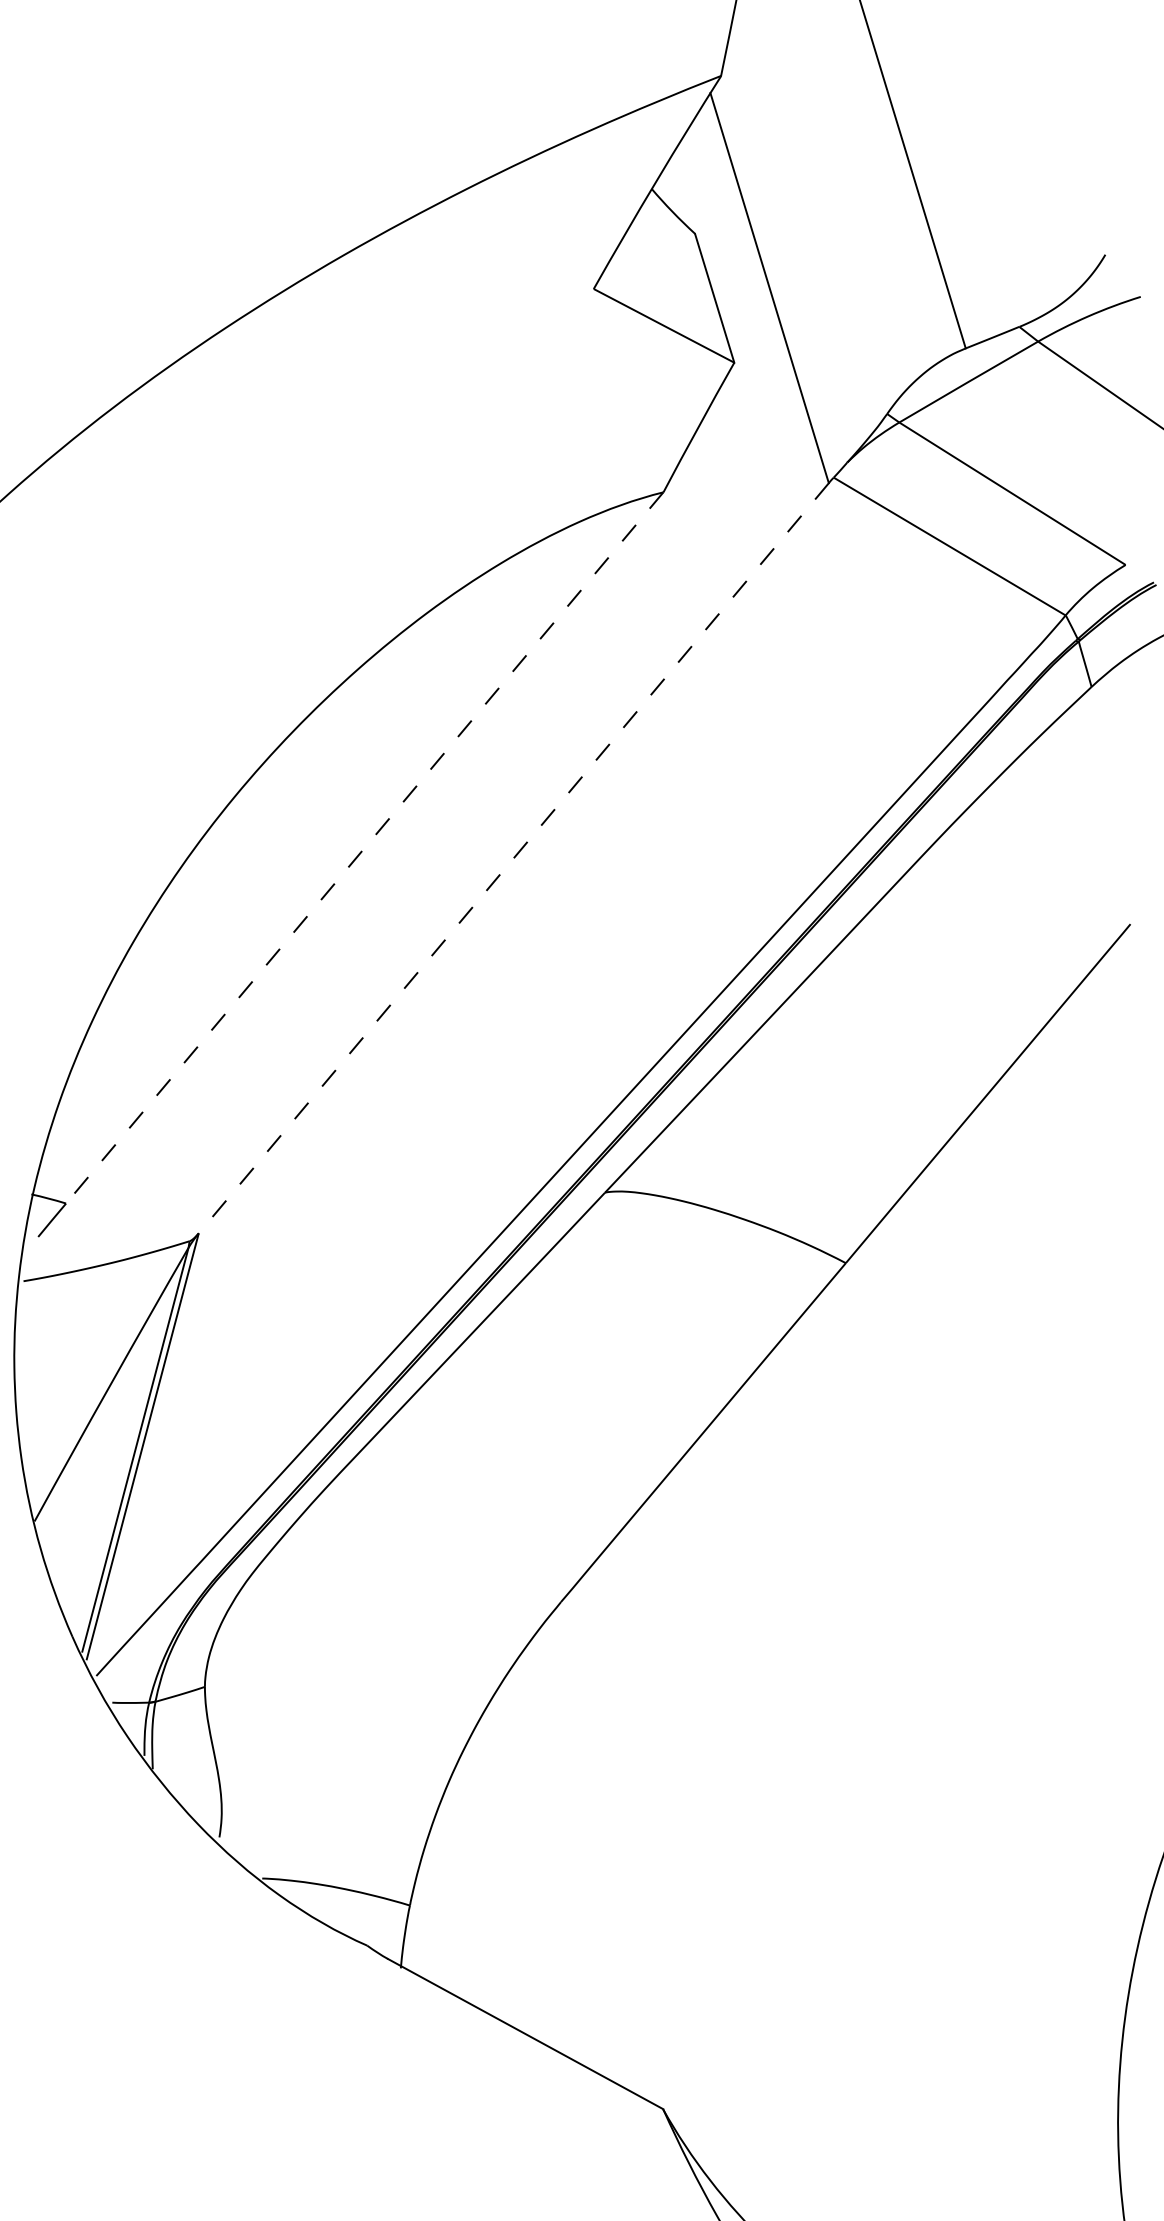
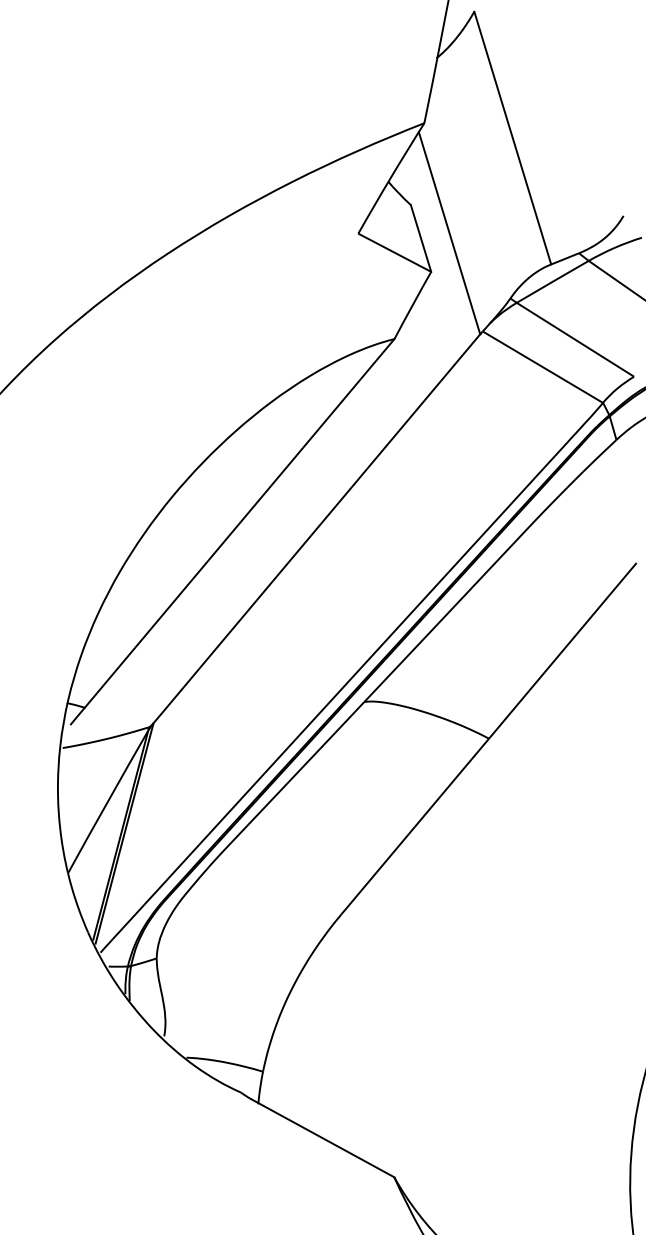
line: (364, 848) -> (239, 523), dashed -> solid
line: (513, 857) -> (316, 528), dashed -> solid

